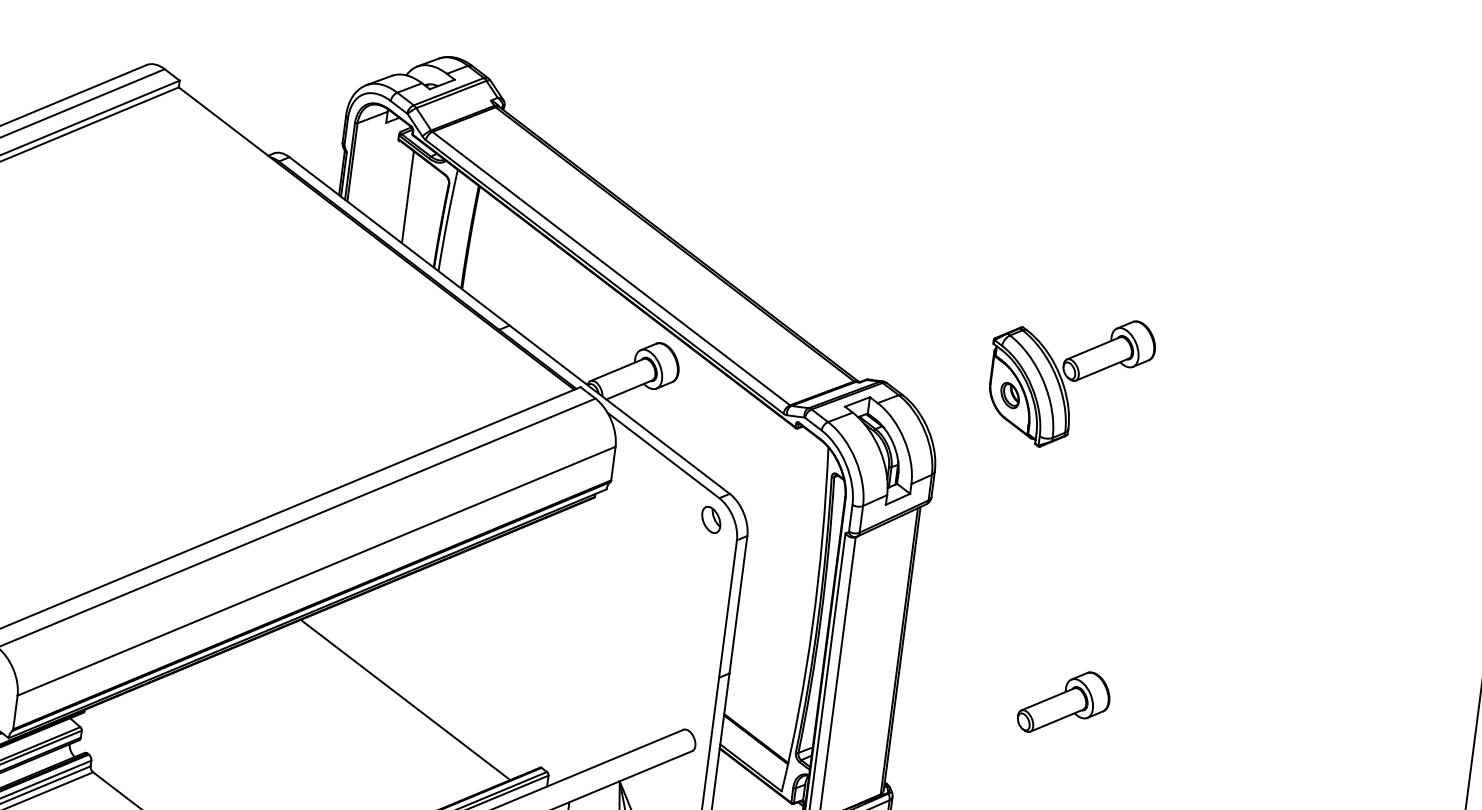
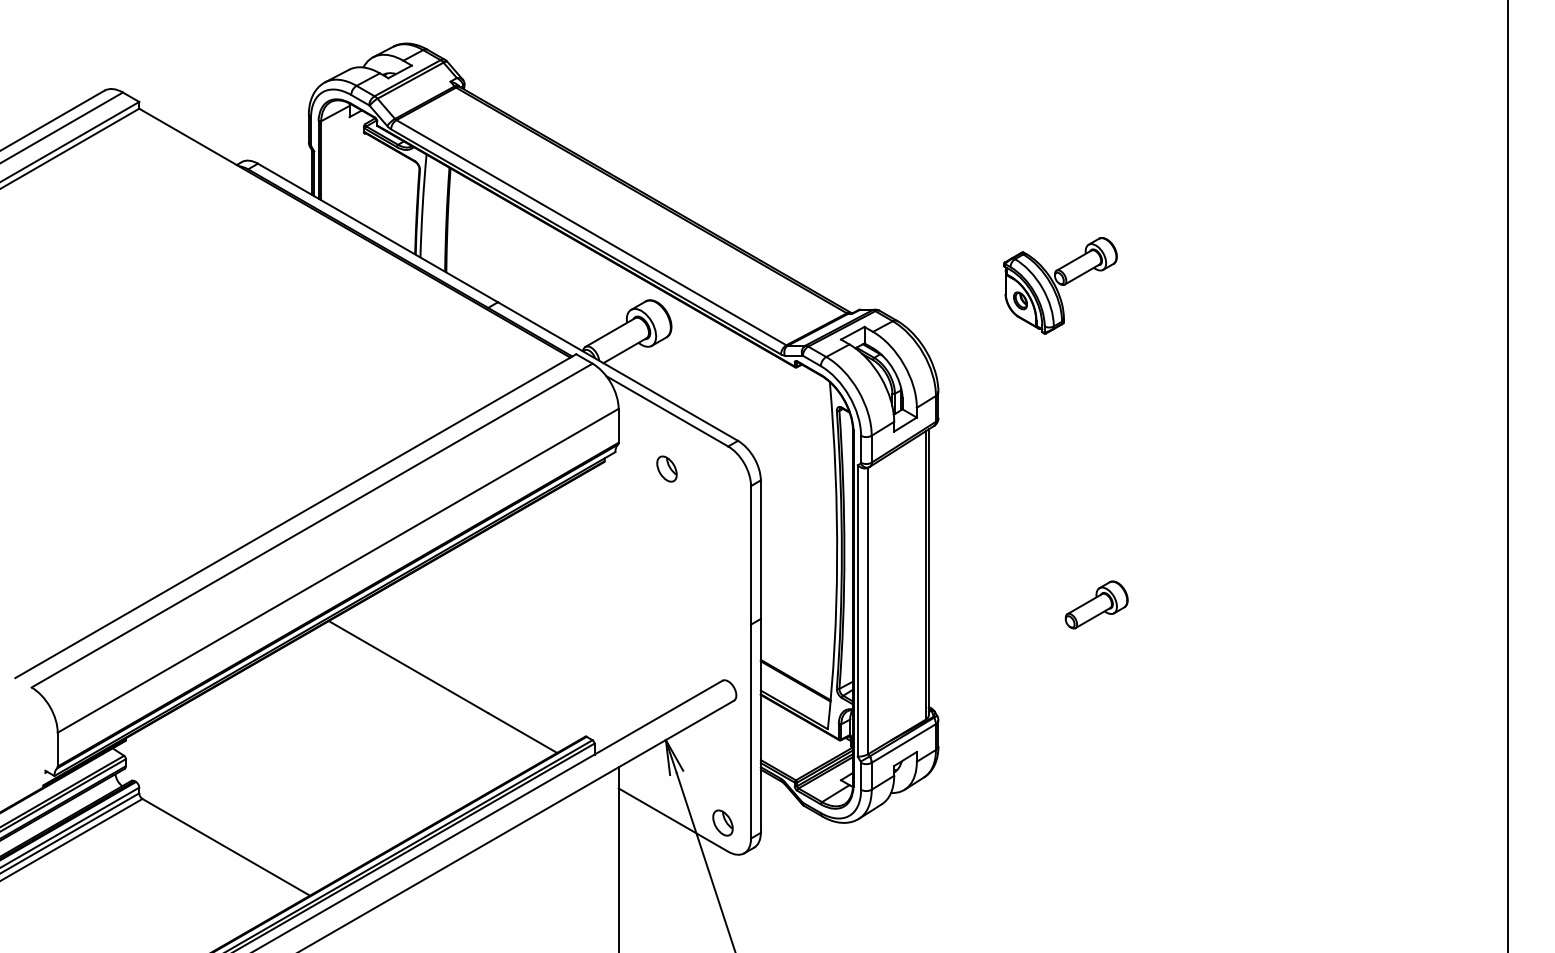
line: (407, 196) -> (380, 187), removed
part: (1069, 381) -> (1060, 285), size x0.7
part: (710, 519) -> (666, 468), moved
part: (1064, 702) -> (1096, 604), size x0.7

